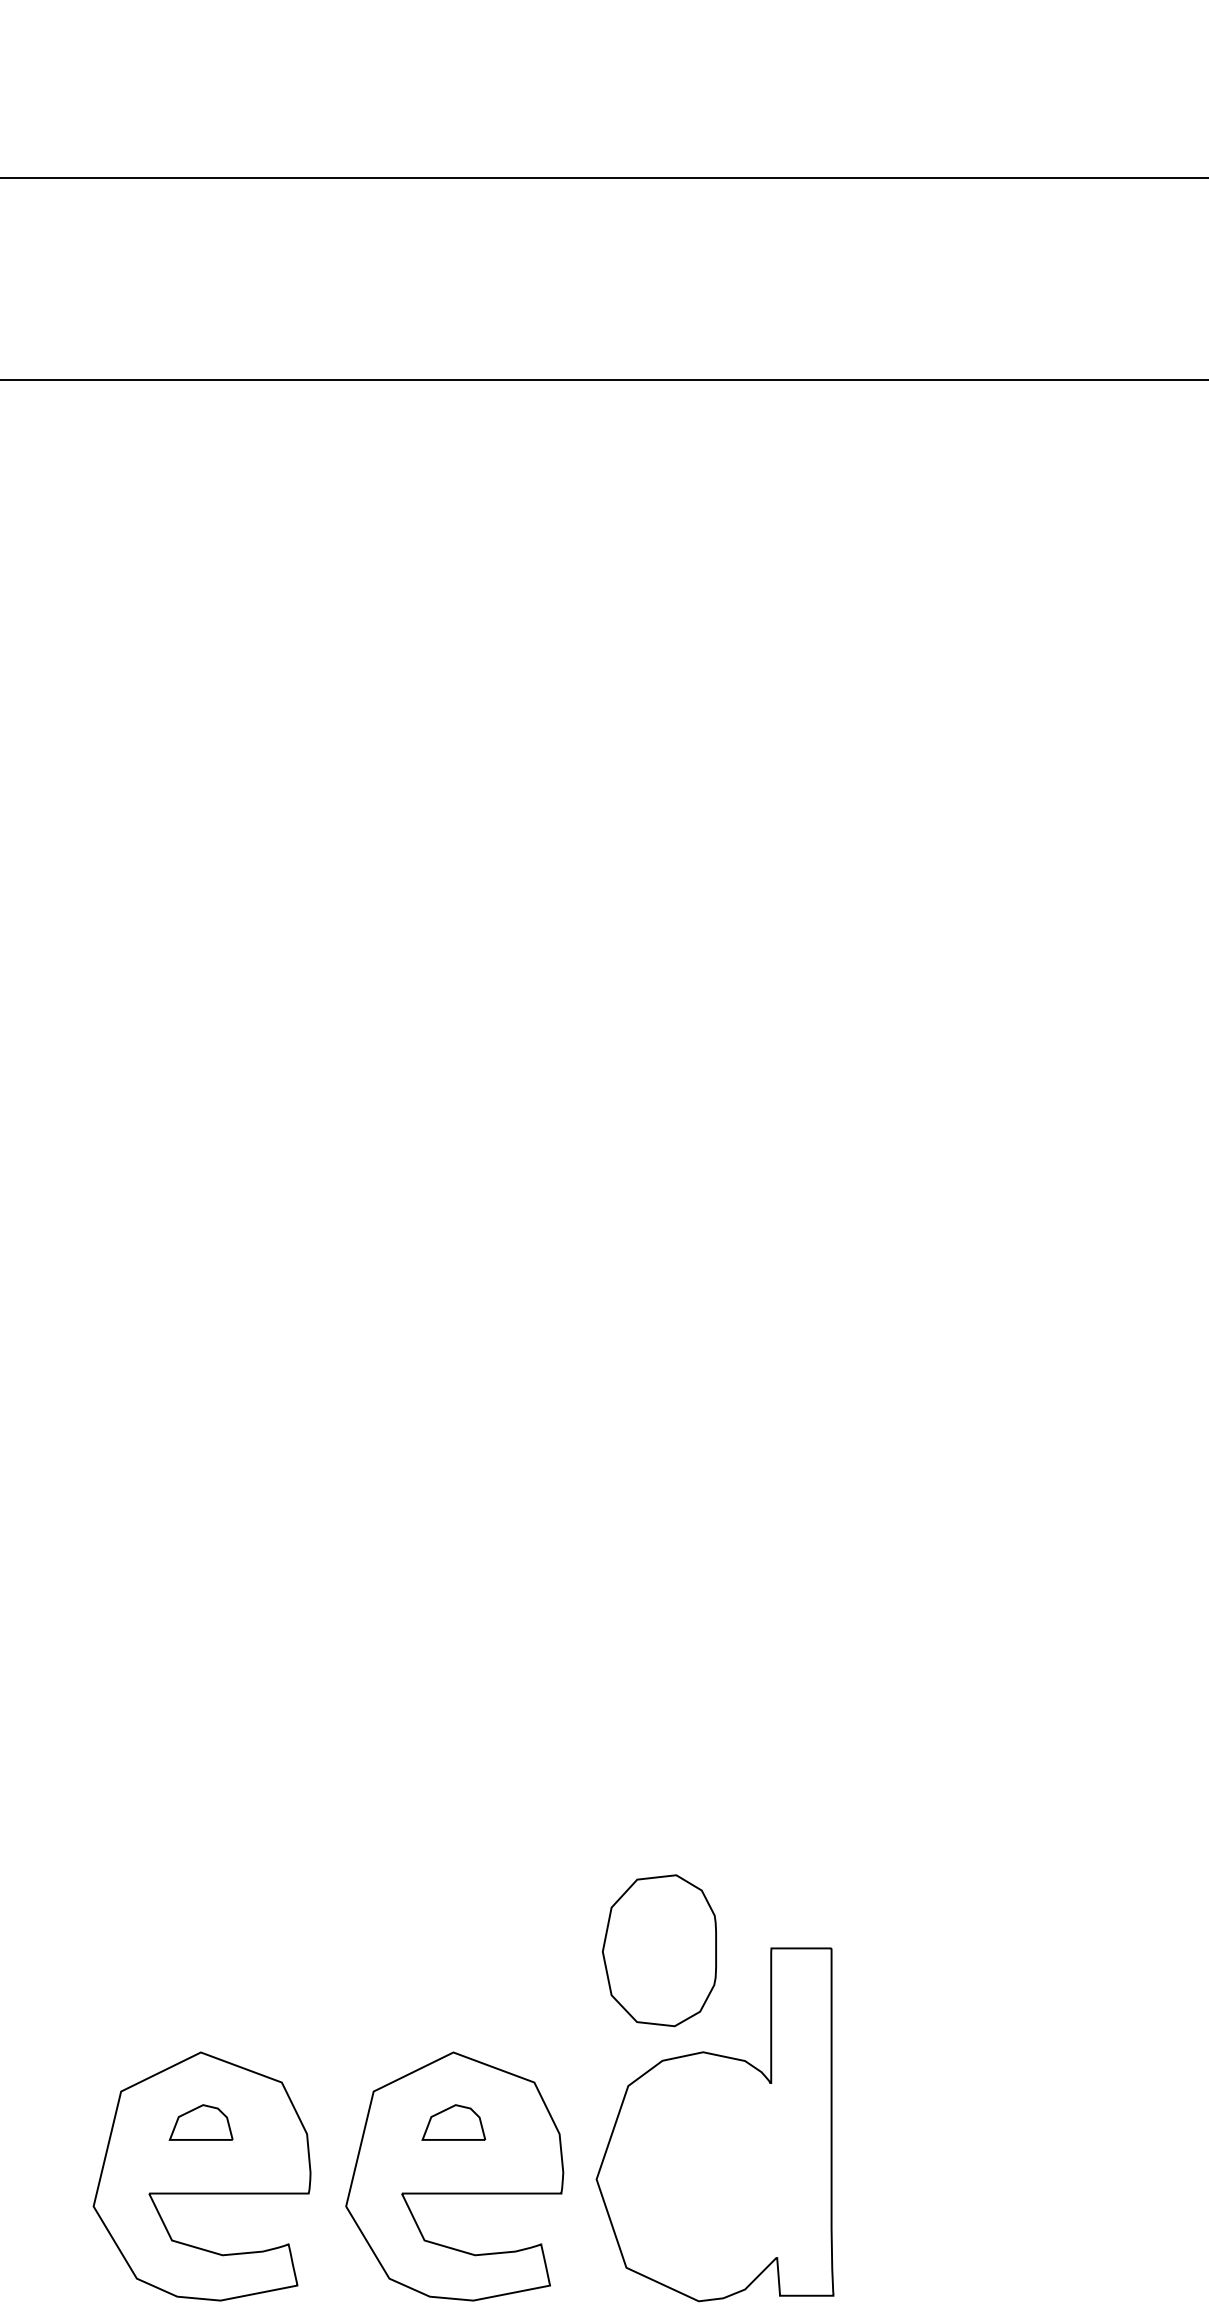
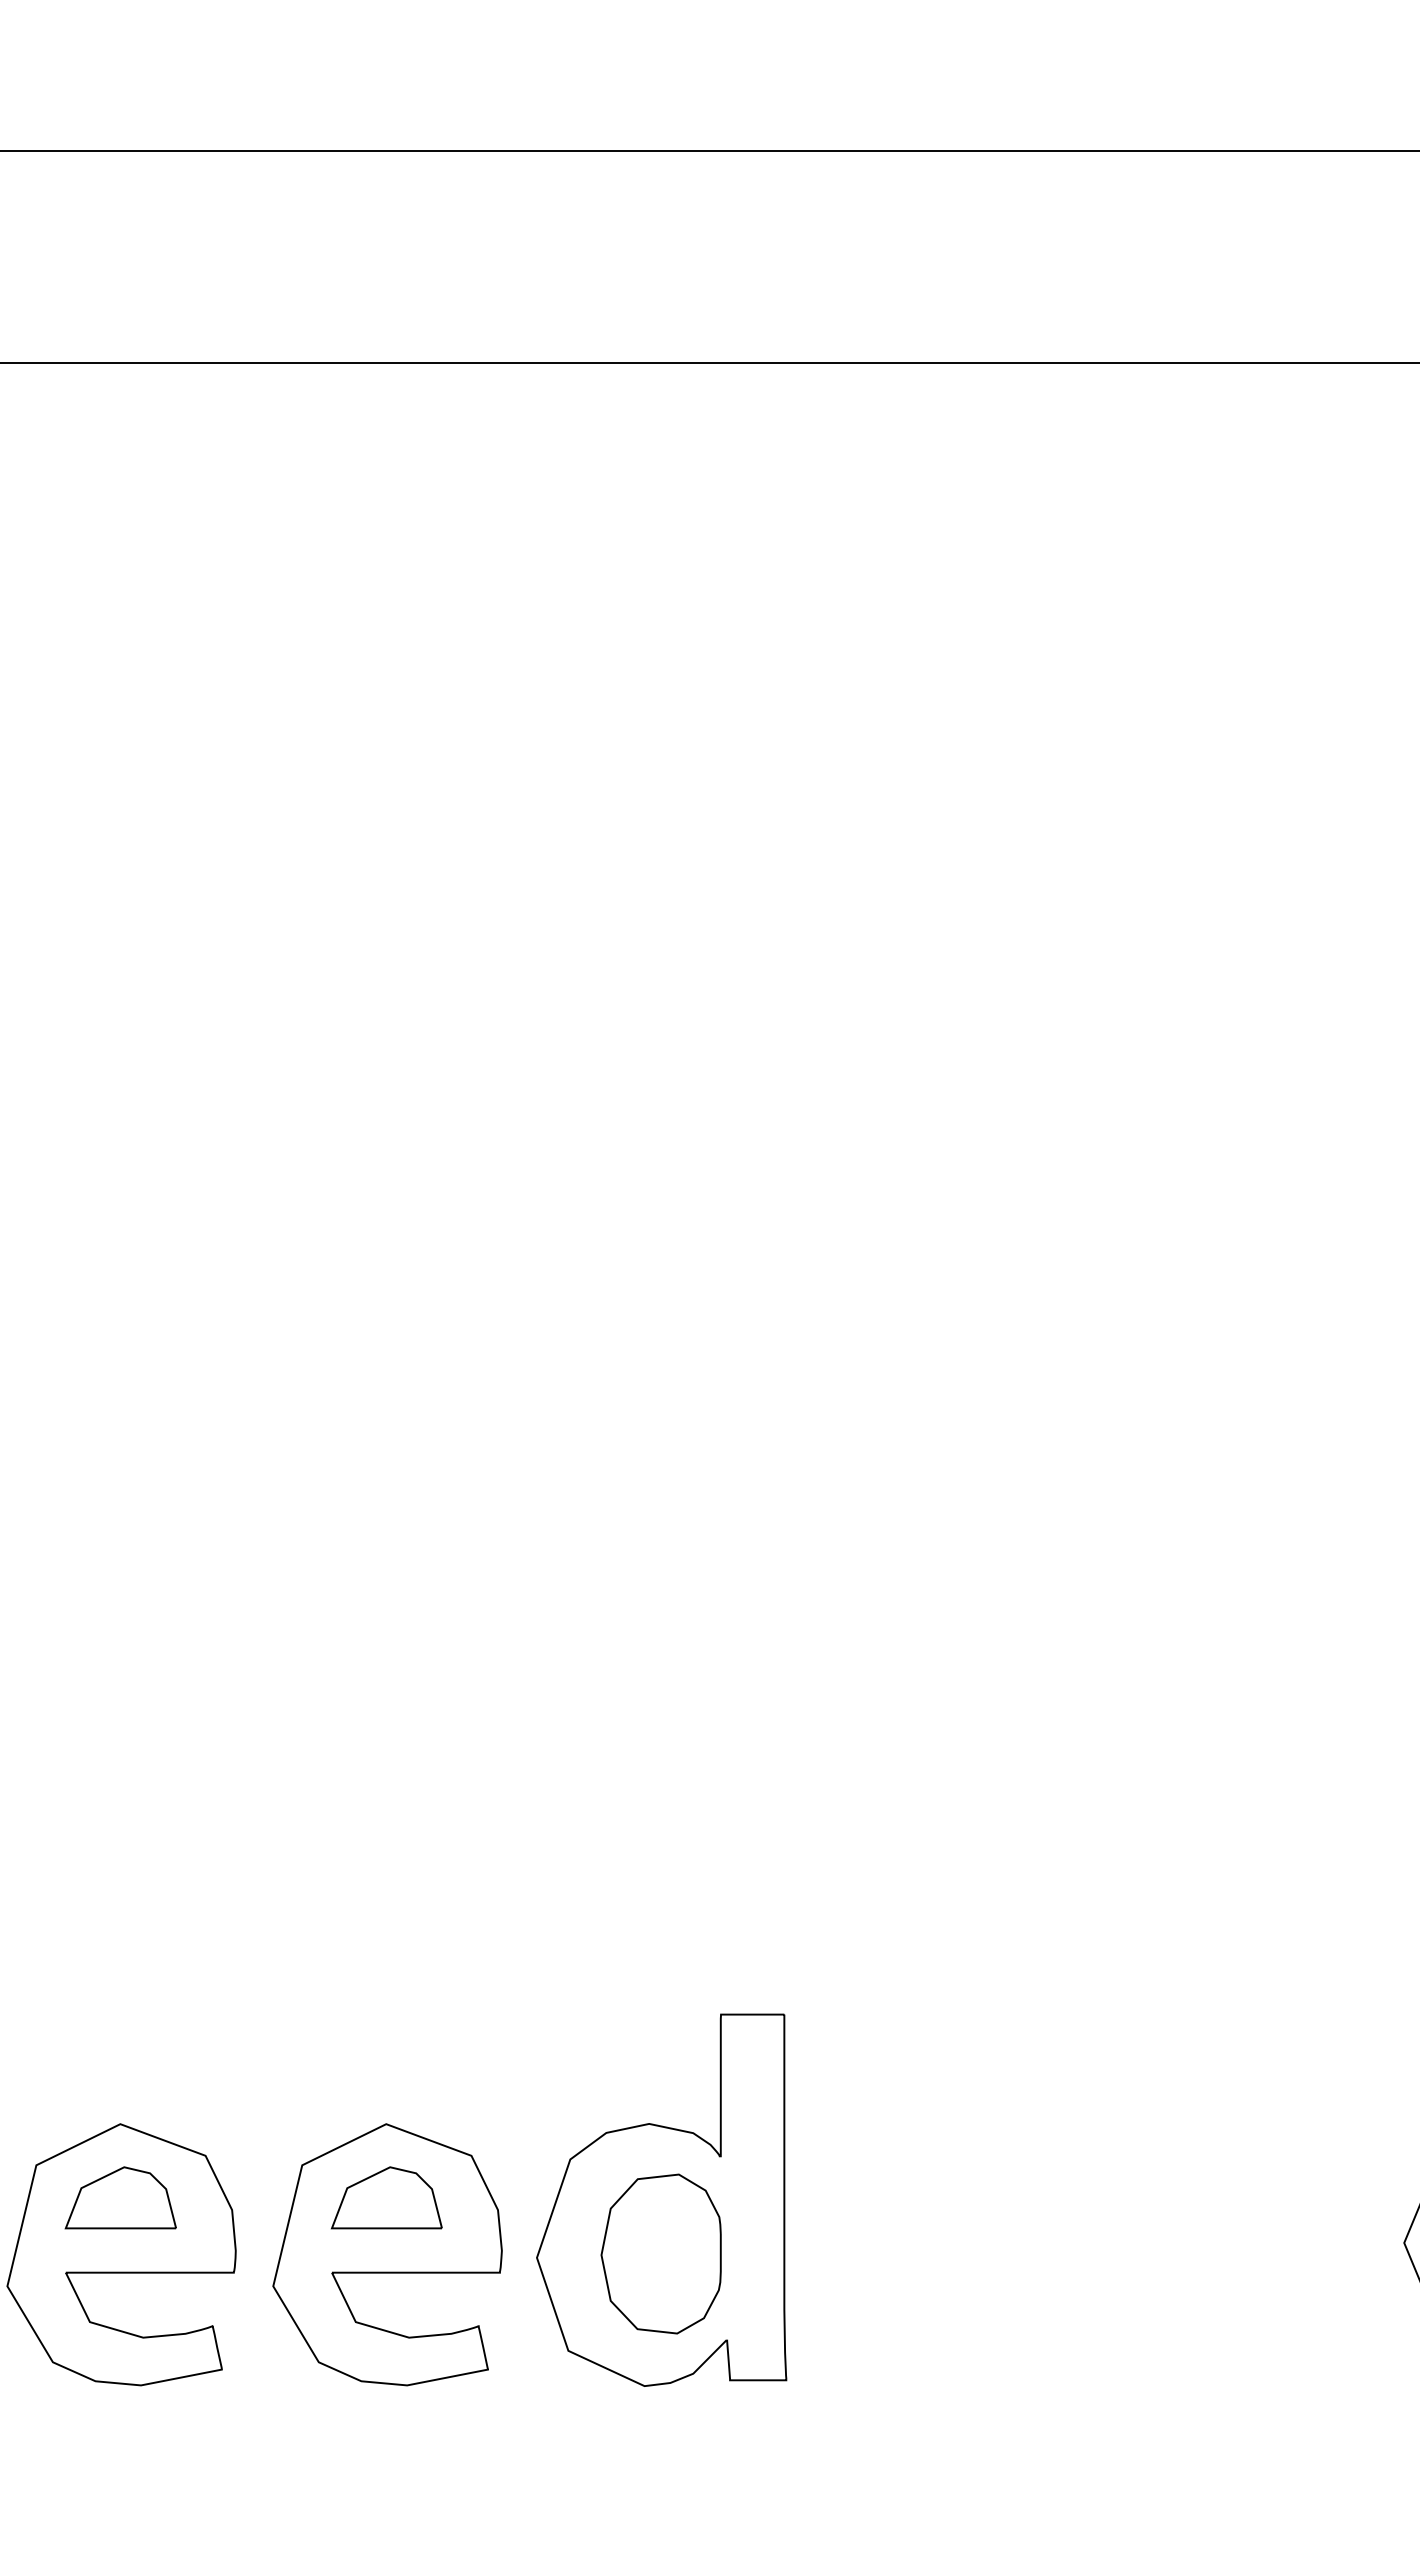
part: (658, 1950) -> (660, 2253), moved
part: (201, 2122) -> (120, 2197), size x1.67
part: (453, 2122) -> (386, 2197), size x1.67

